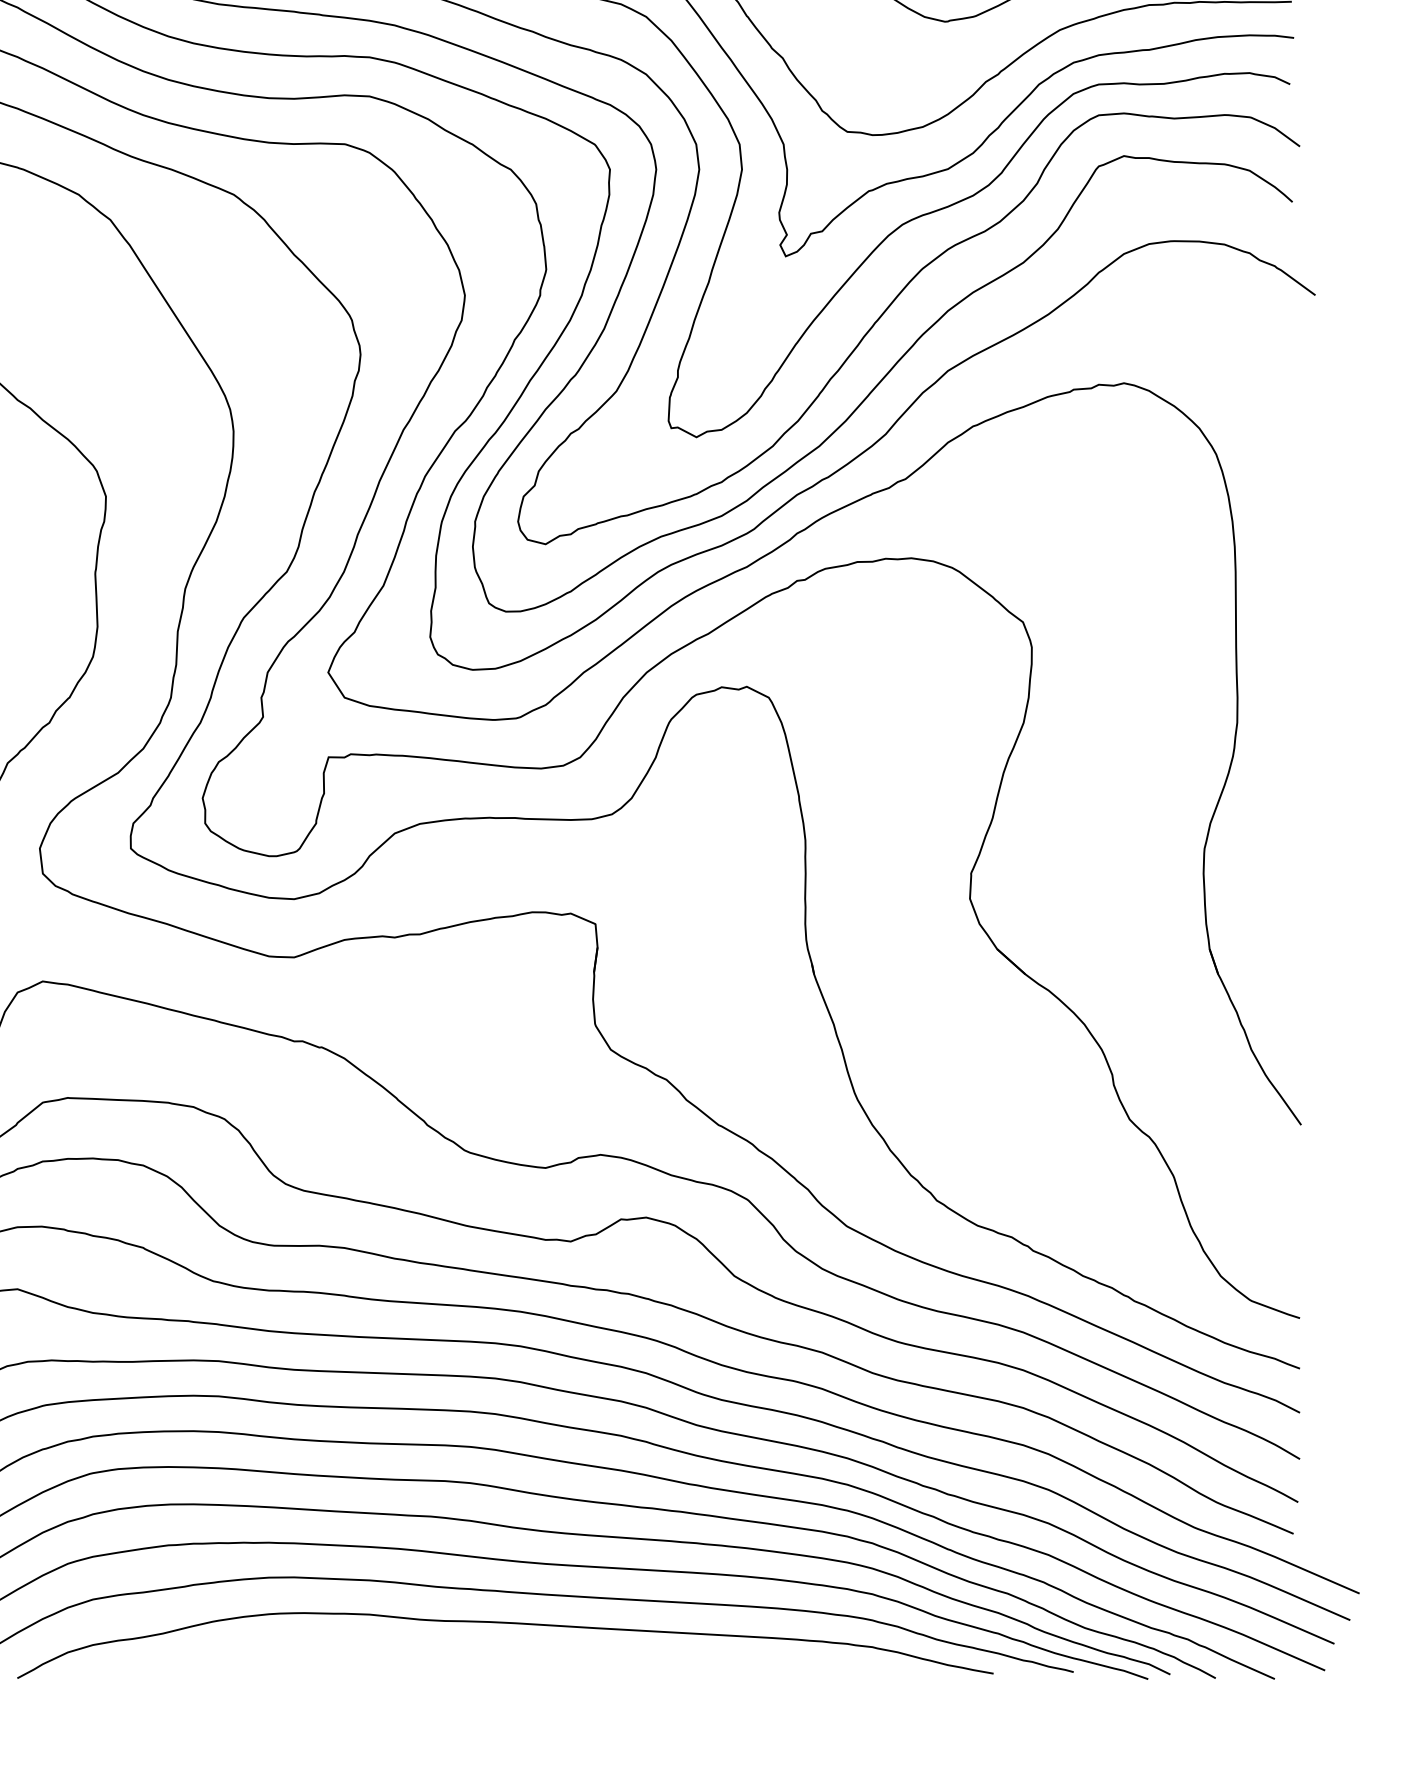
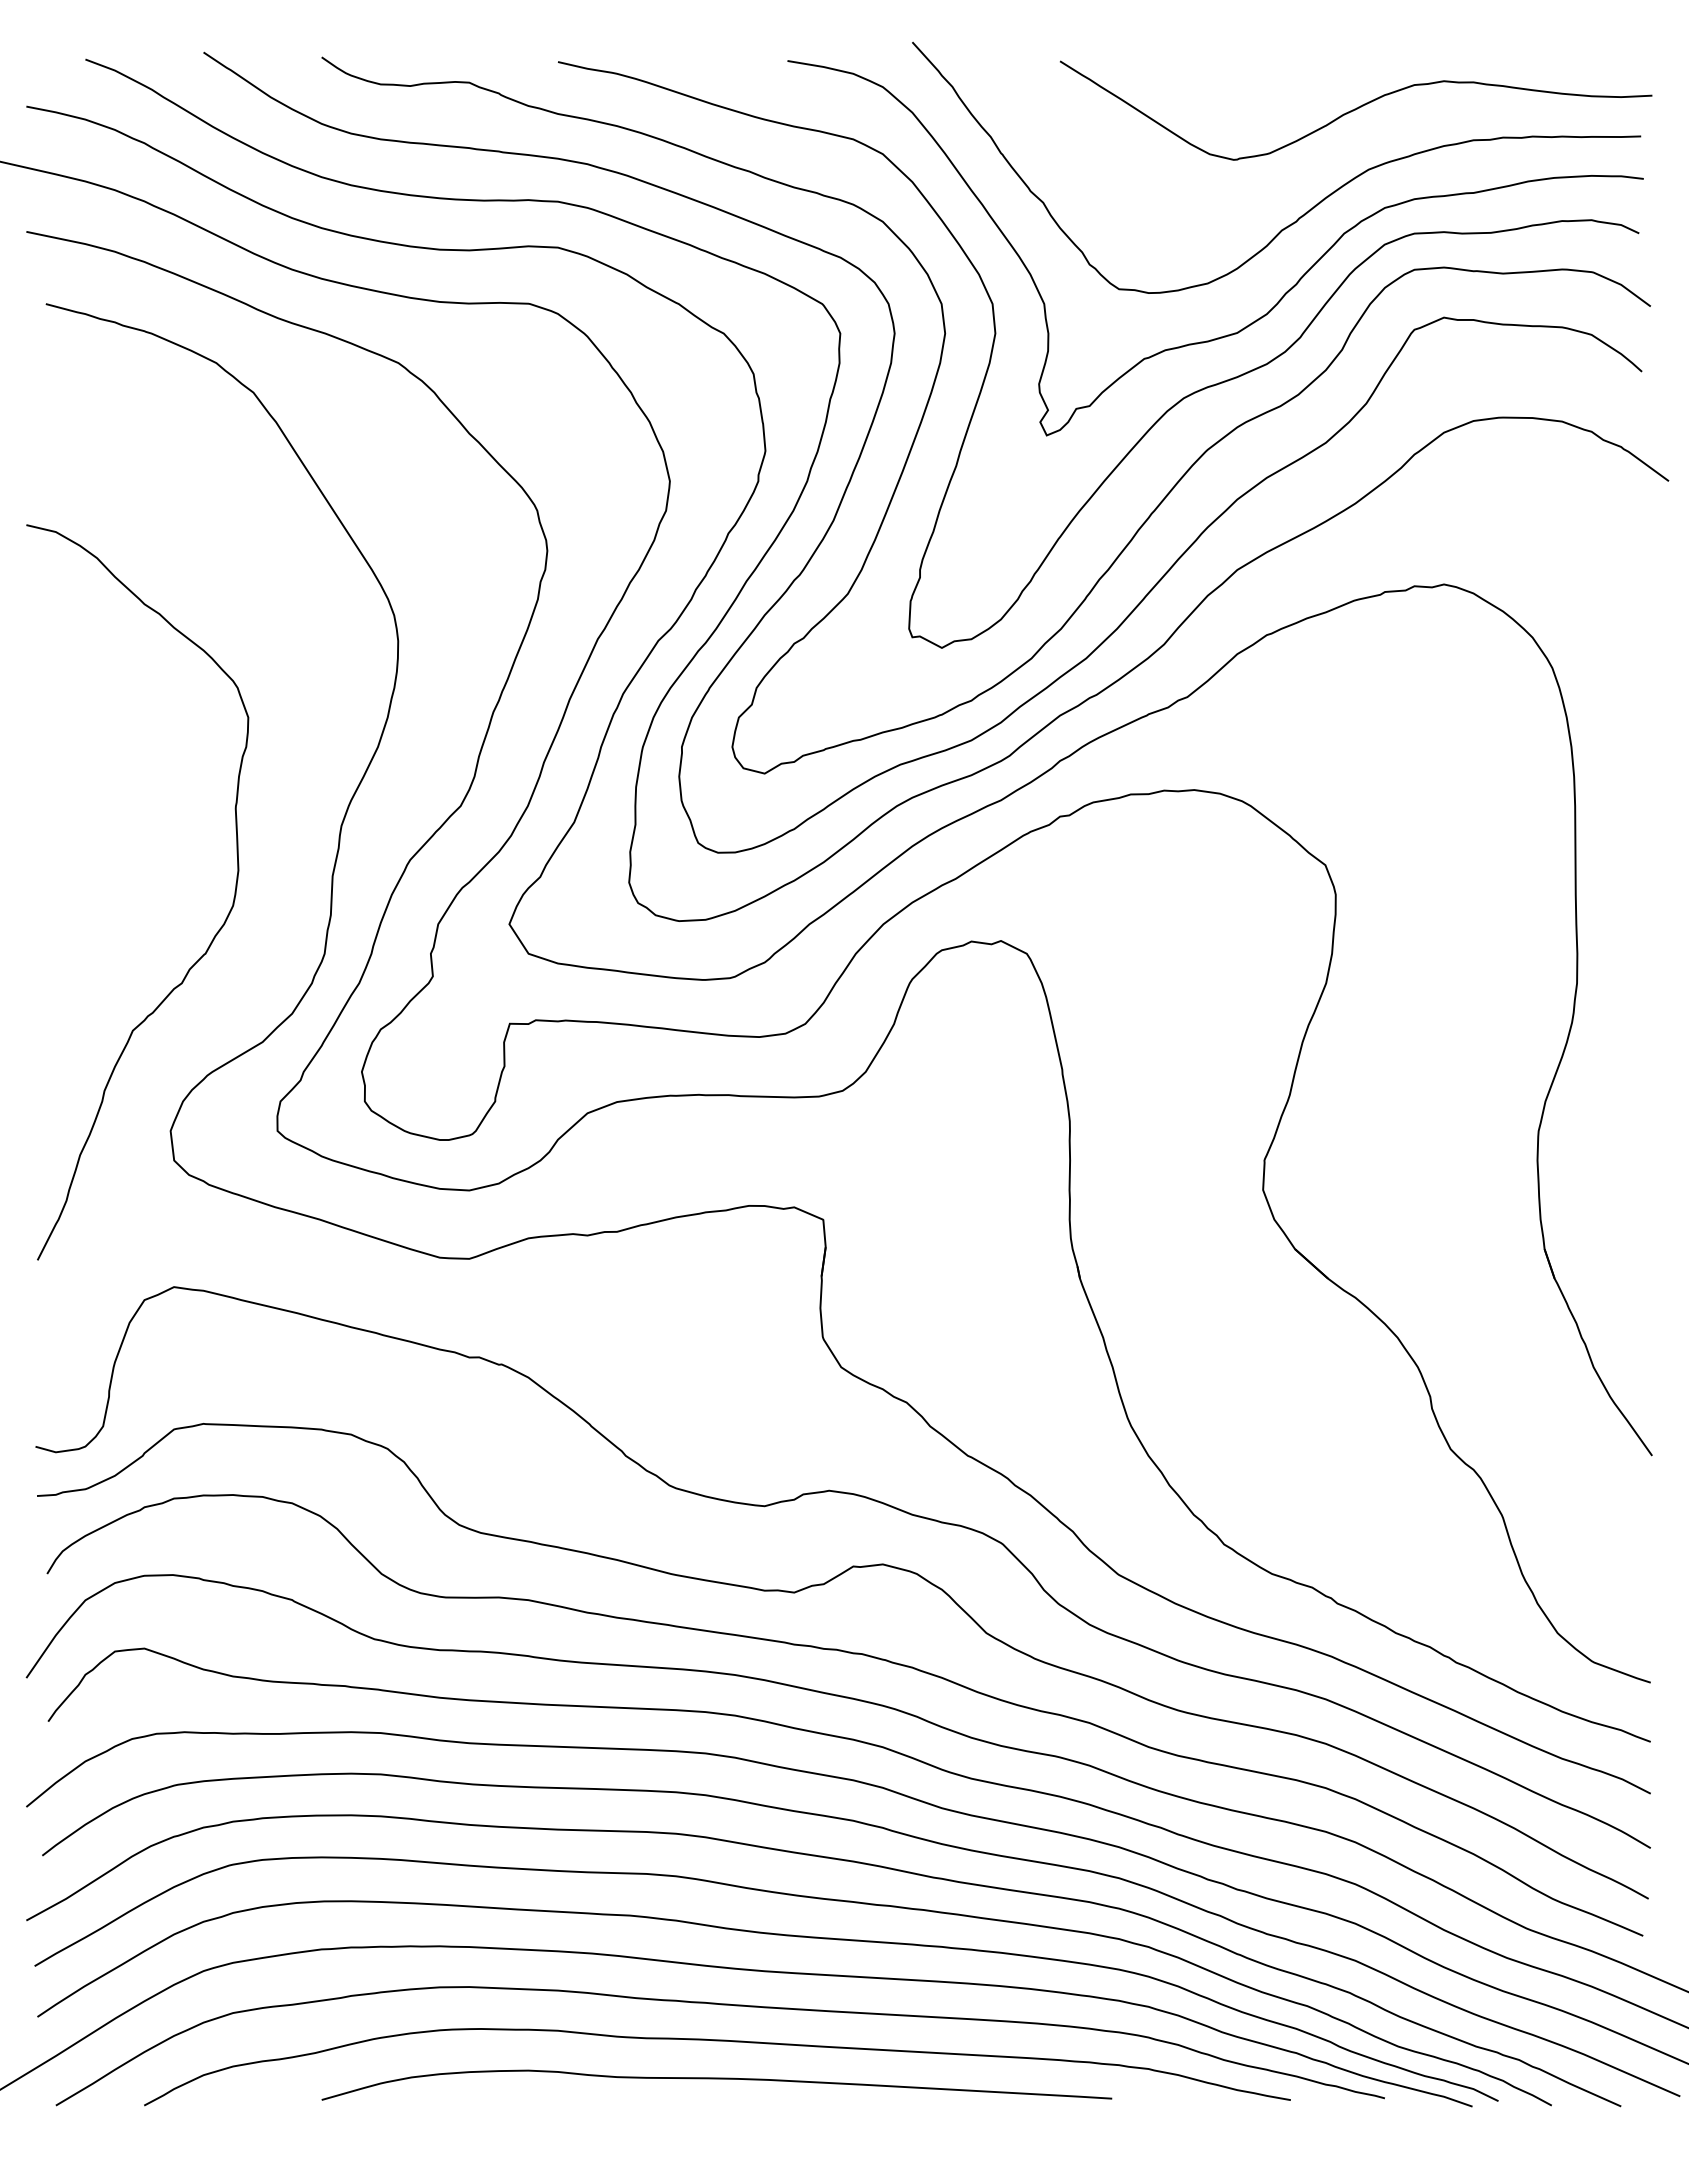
curve: (504, 1656) -> (716, 2079), added

